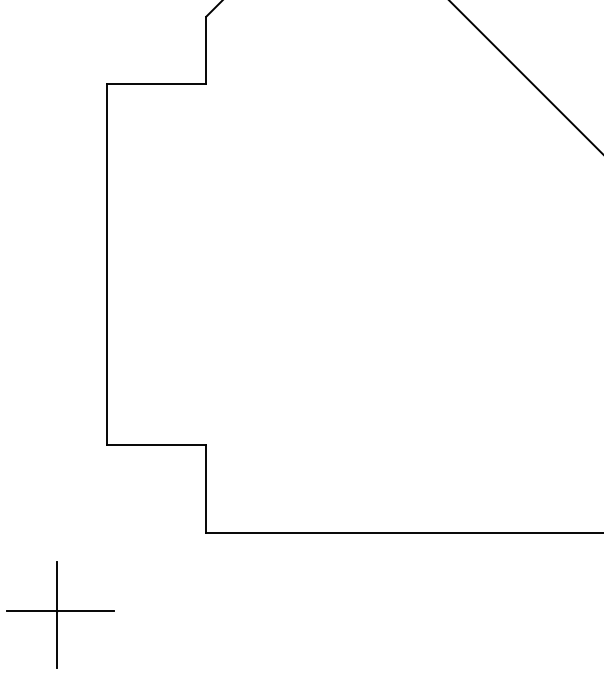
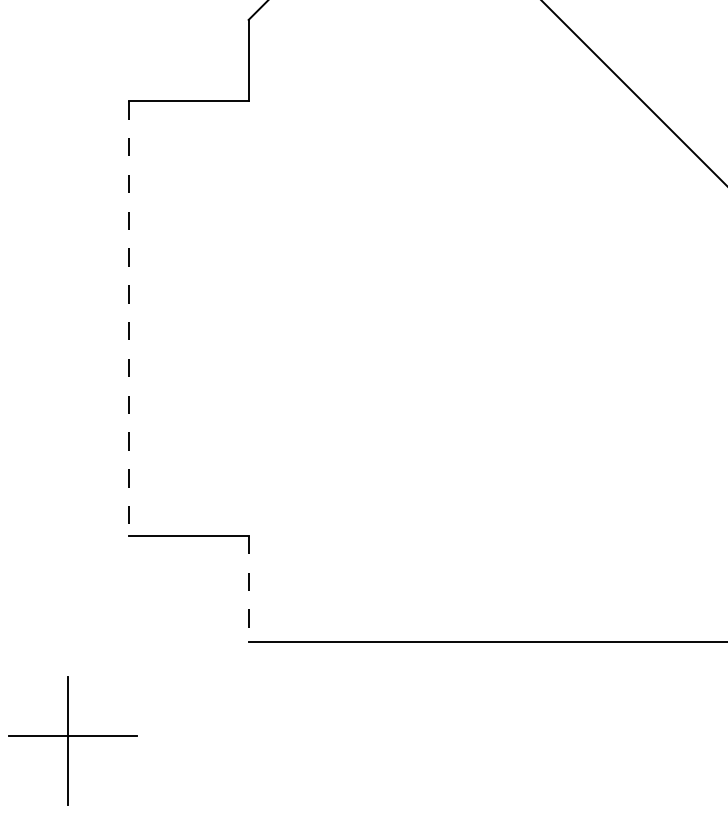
line: (107, 265) -> (129, 319), solid -> dashed
line: (206, 489) -> (248, 589), solid -> dashed

